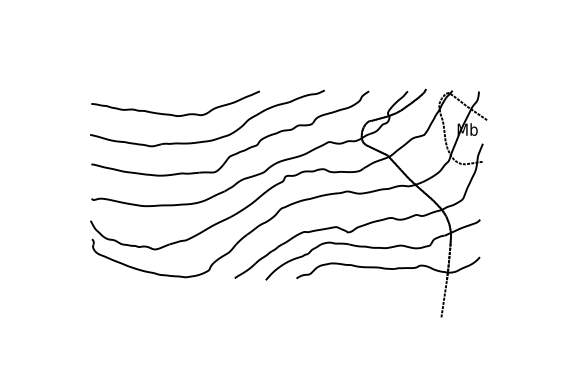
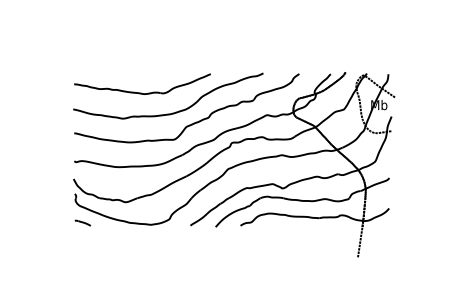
line: (101, 274) -> (82, 222), added

